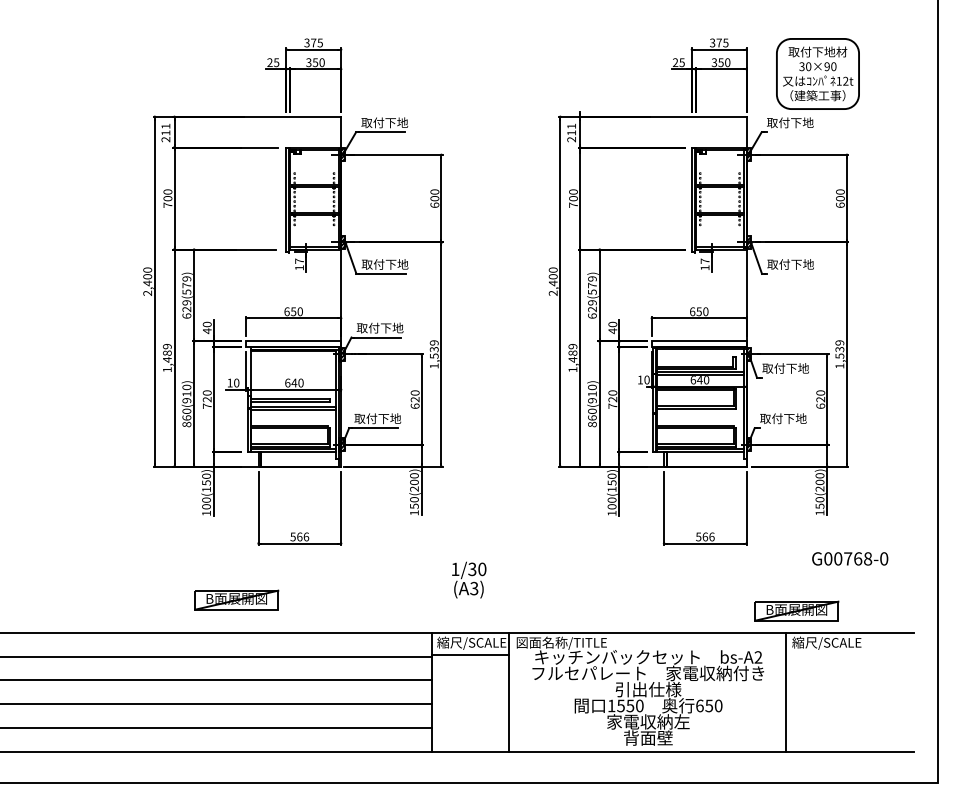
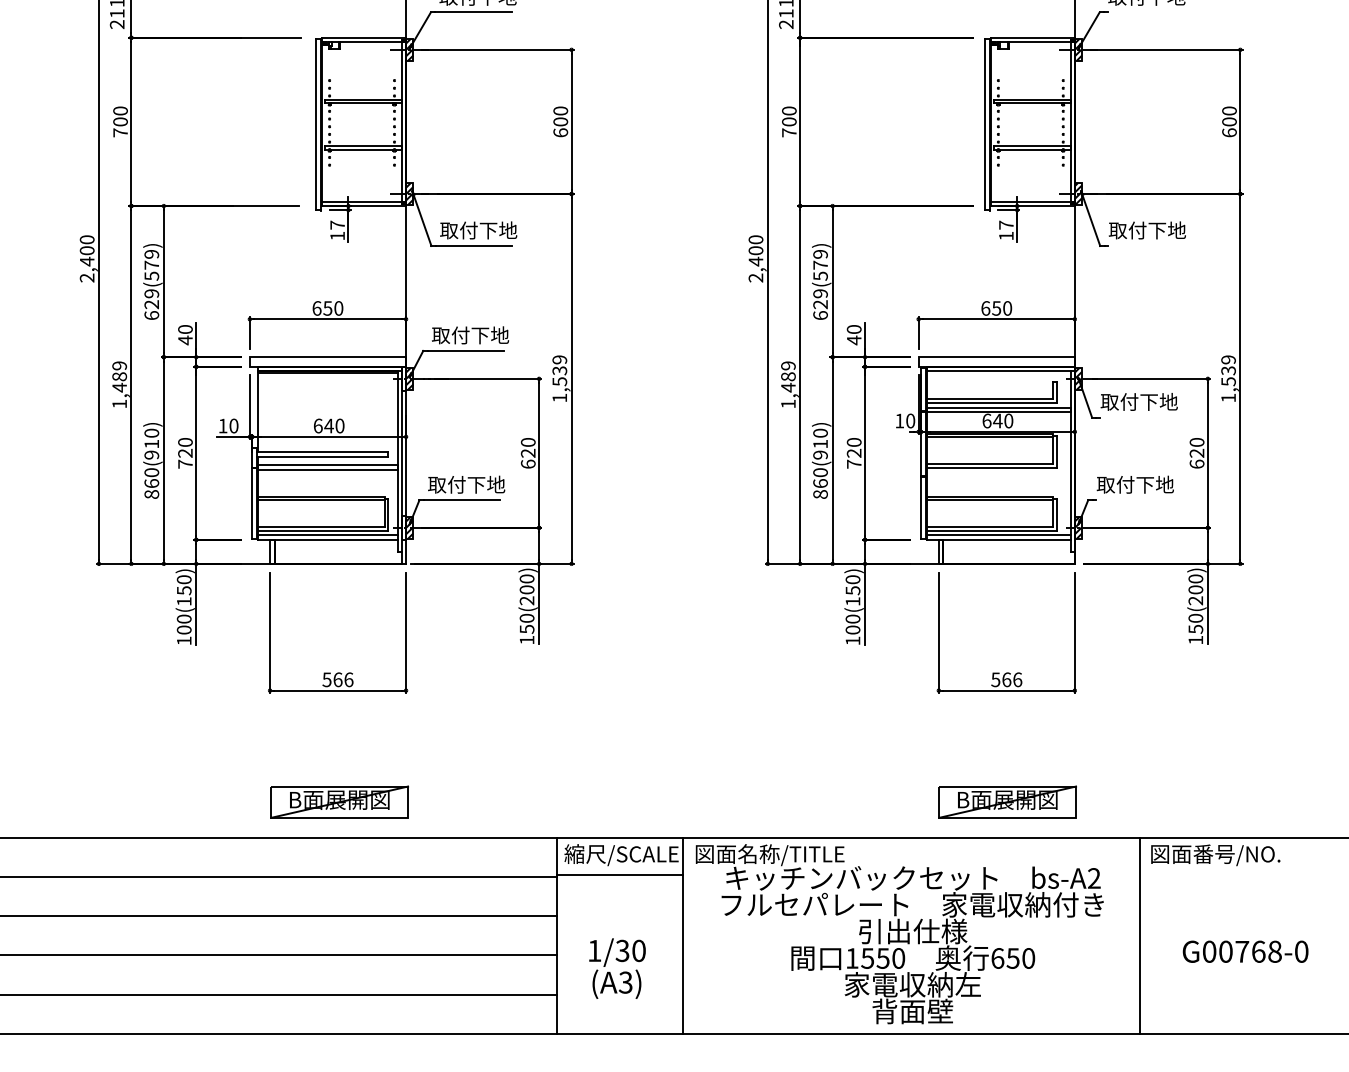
text: (850, 558) -> (1246, 951), moved
text: (469, 579) -> (617, 967), moved
part: (236, 599) -> (339, 801), moved
part: (796, 610) -> (1007, 801), moved
text: (831, 642) -> (1214, 853), 縮尺/SCALE -> 図面番号/NO.

